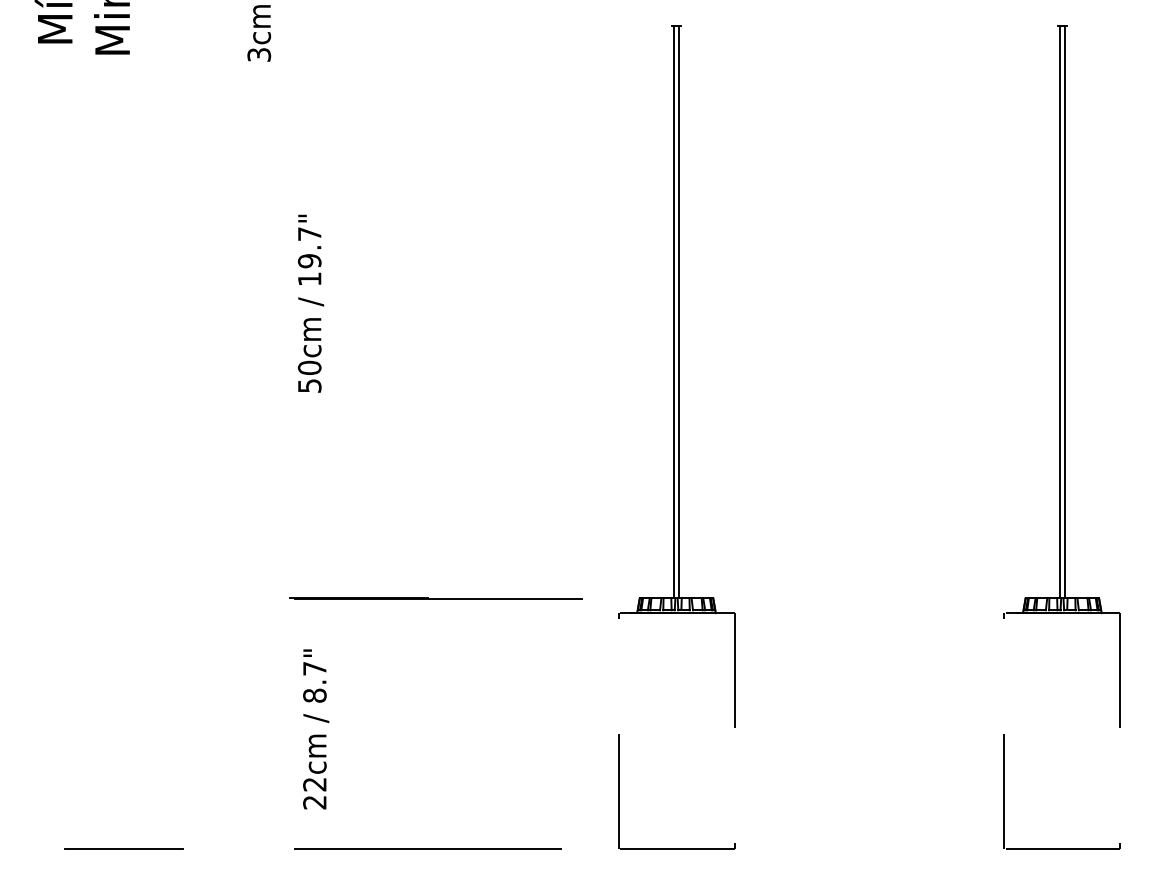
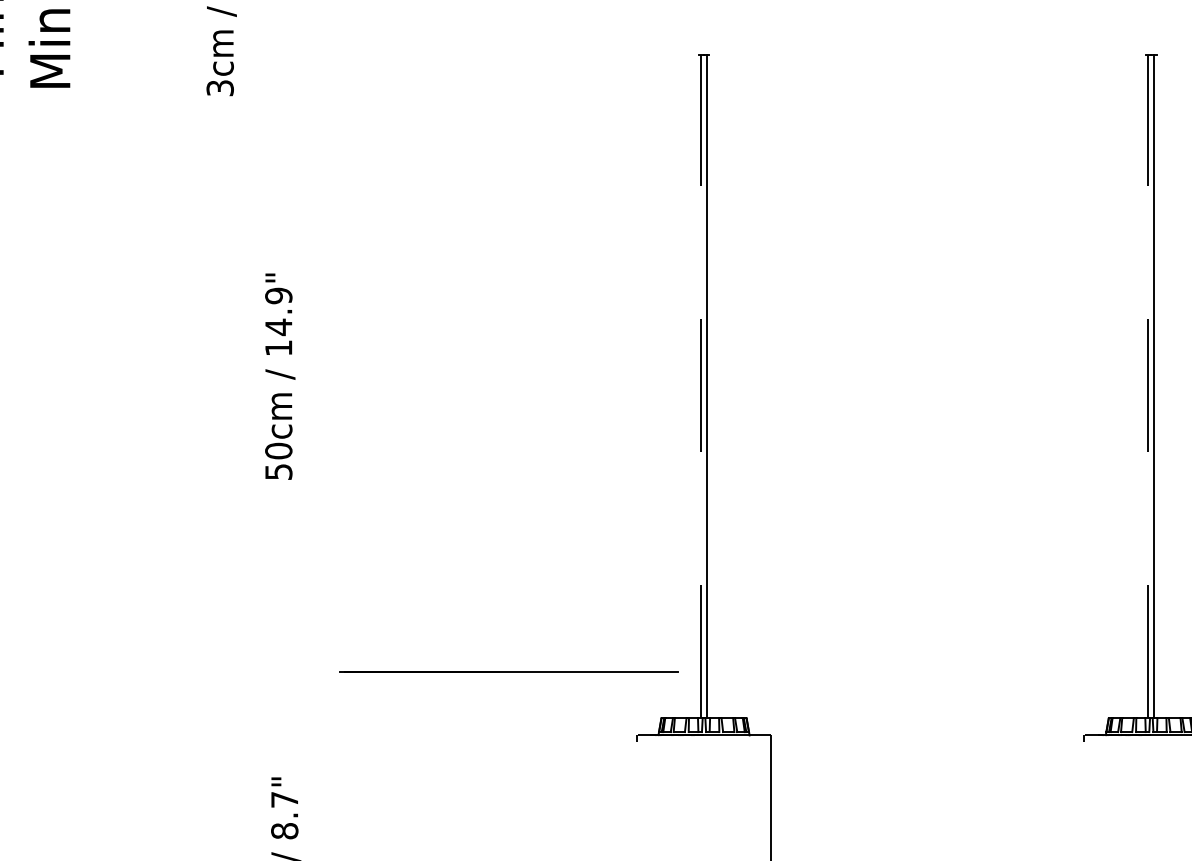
text: (309, 247) -> (278, 311), 19.7" -> 14.9"
line: (673, 312) -> (700, 386), solid -> dashed
line: (1059, 312) -> (1148, 386), solid -> dashed
line: (435, 598) -> (508, 672), moved

